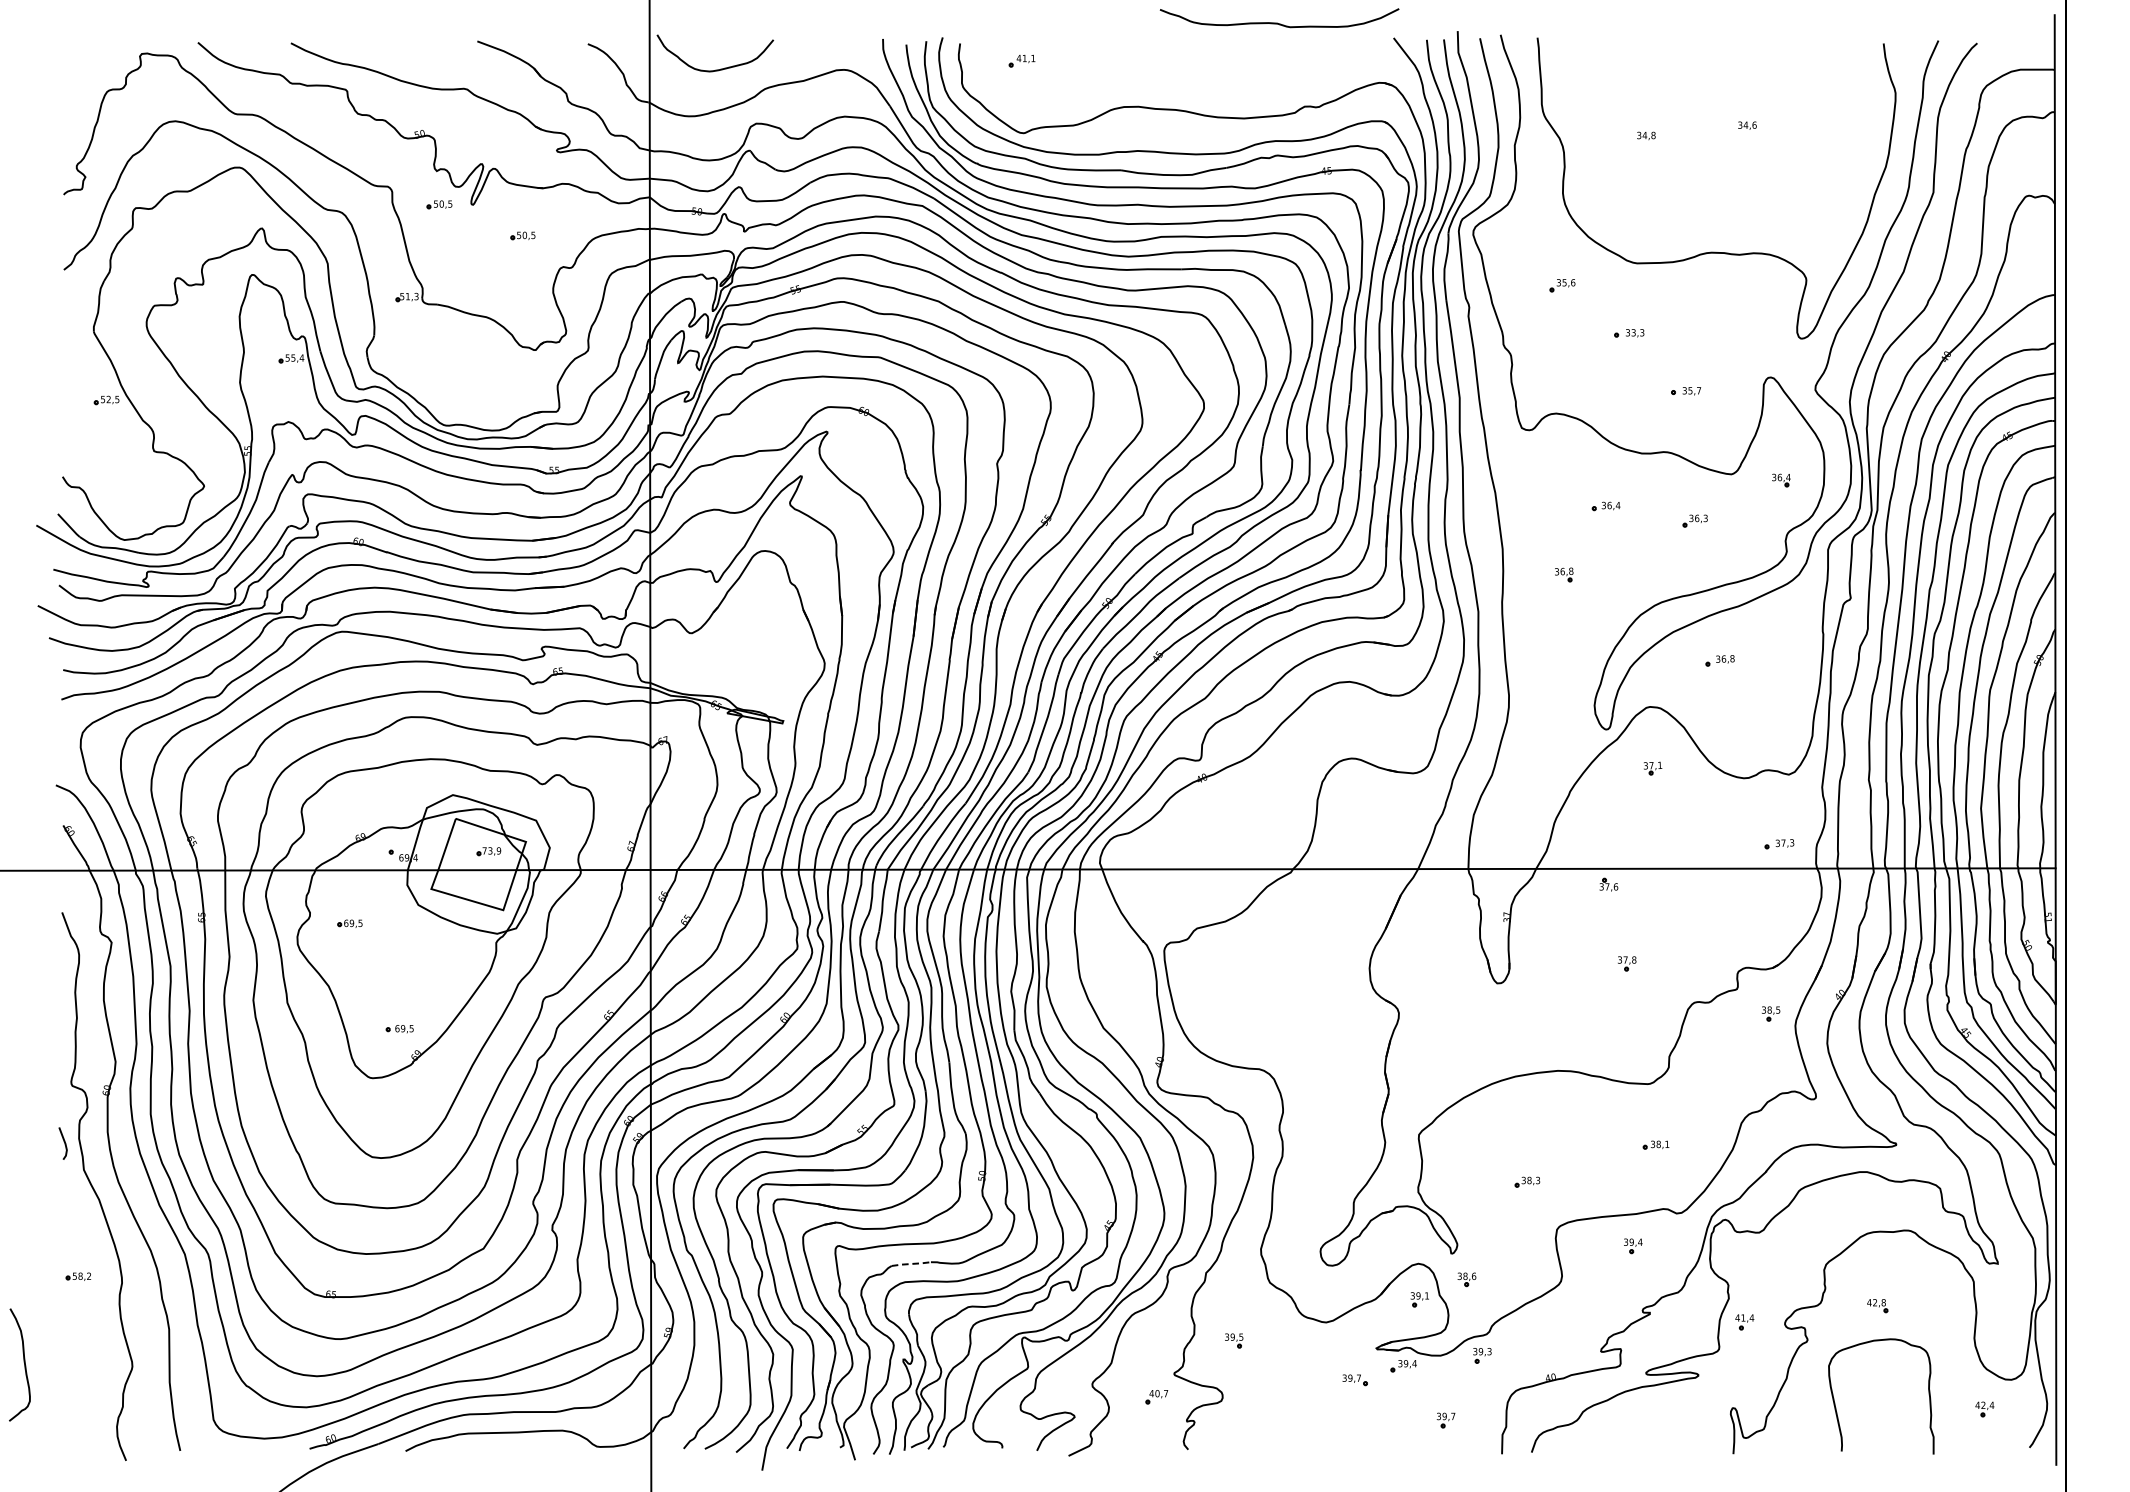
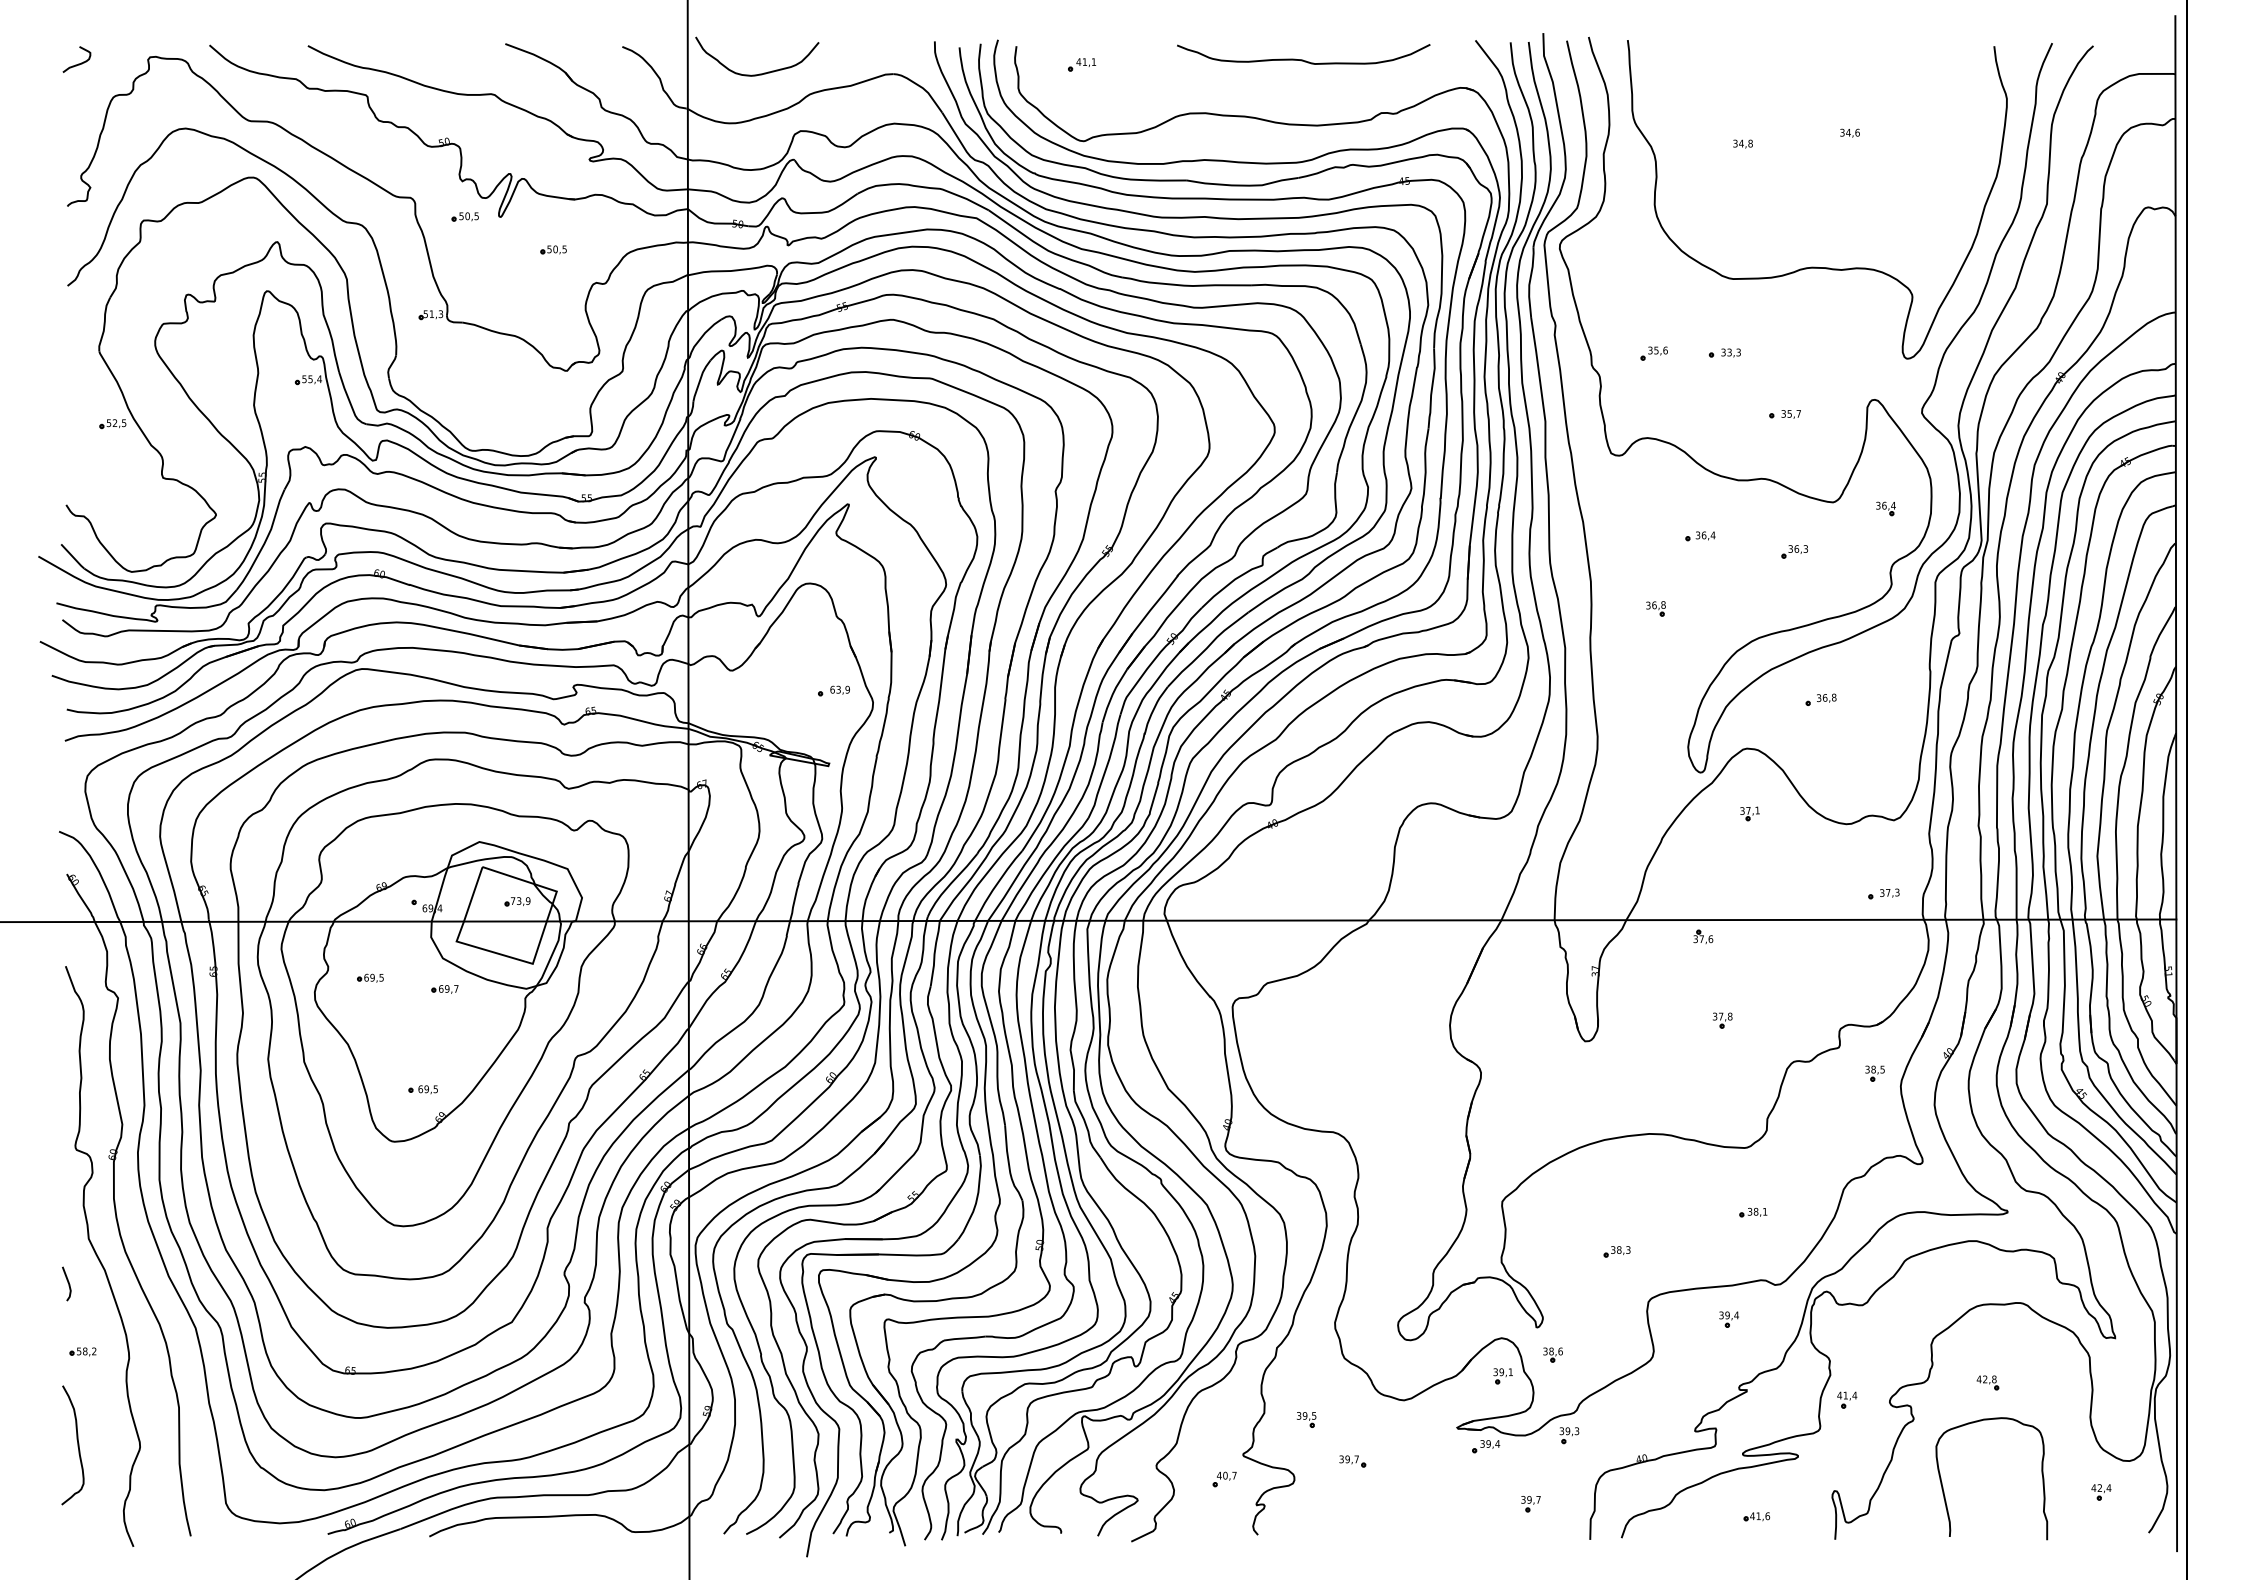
curve: (1279, 22) -> (1303, 59), moved
curve: (74, 59) -> (78, 63), added
part: (1561, 285) -> (1653, 353), moved
part: (787, 652) -> (833, 690), added
part: (419, 934) -> (444, 989), added
line: (63, 1142) -> (67, 1282), moved
line: (911, 1264) -> (964, 1338), dashed -> solid
curve: (24, 1365) -> (77, 1445), moved
part: (1354, 1380) -> (1352, 1461), moved
part: (1659, 1432) -> (1756, 1516), added

